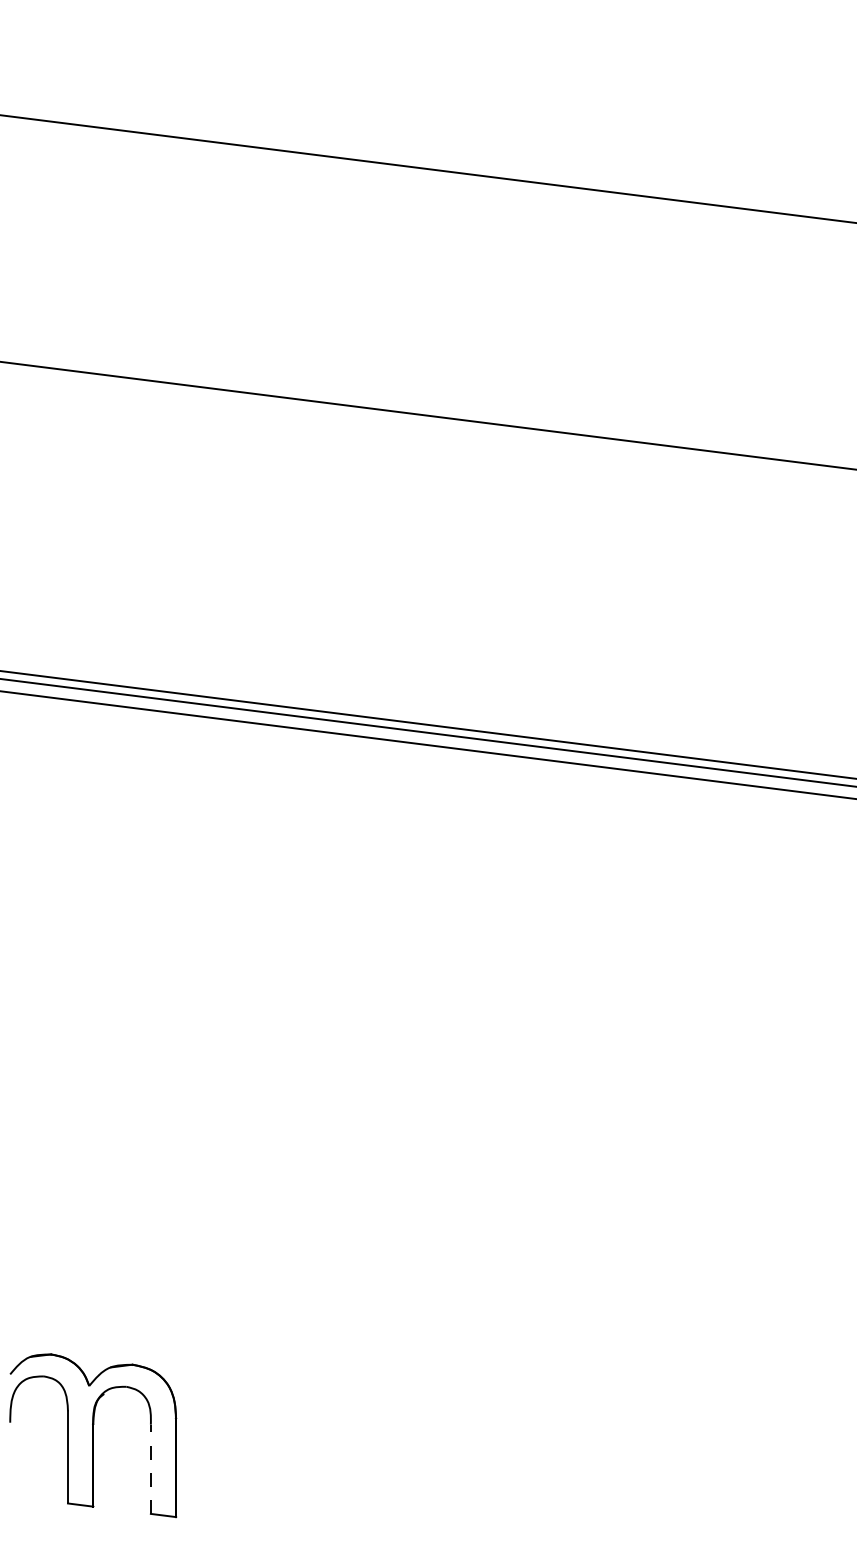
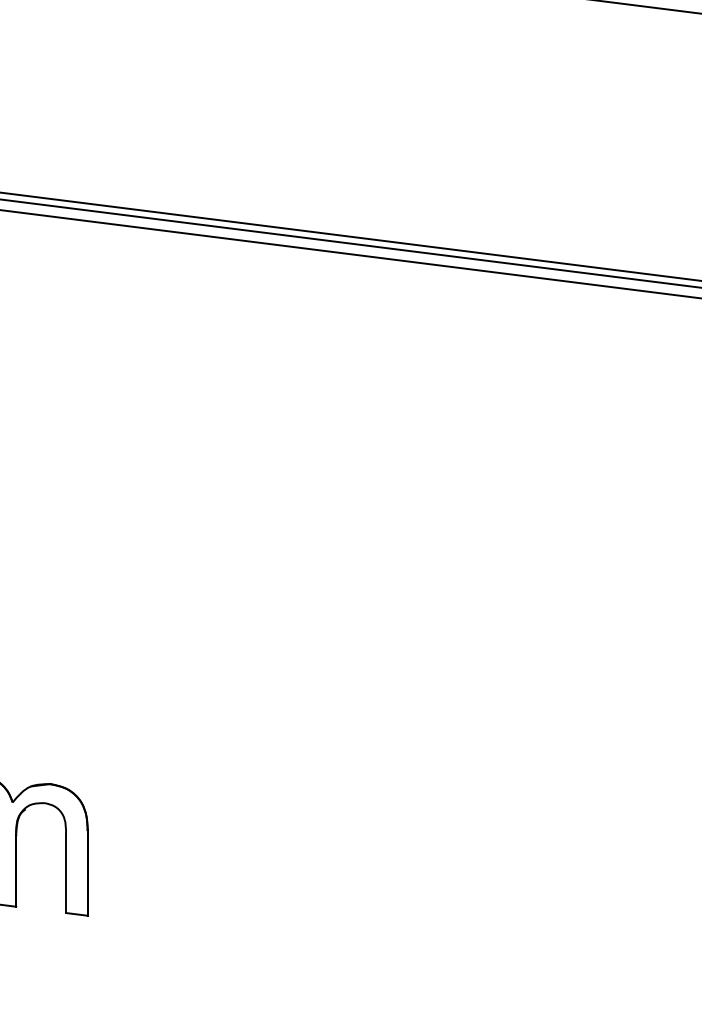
line: (150, 1469) -> (65, 874), dashed -> solid

